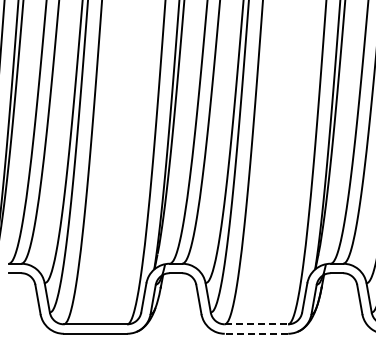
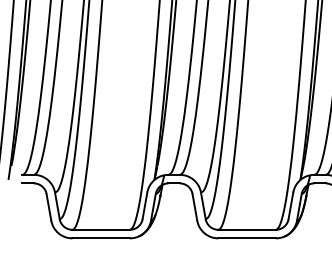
line: (256, 324) -> (247, 229), dashed -> solid
line: (256, 333) -> (247, 238), dashed -> solid

